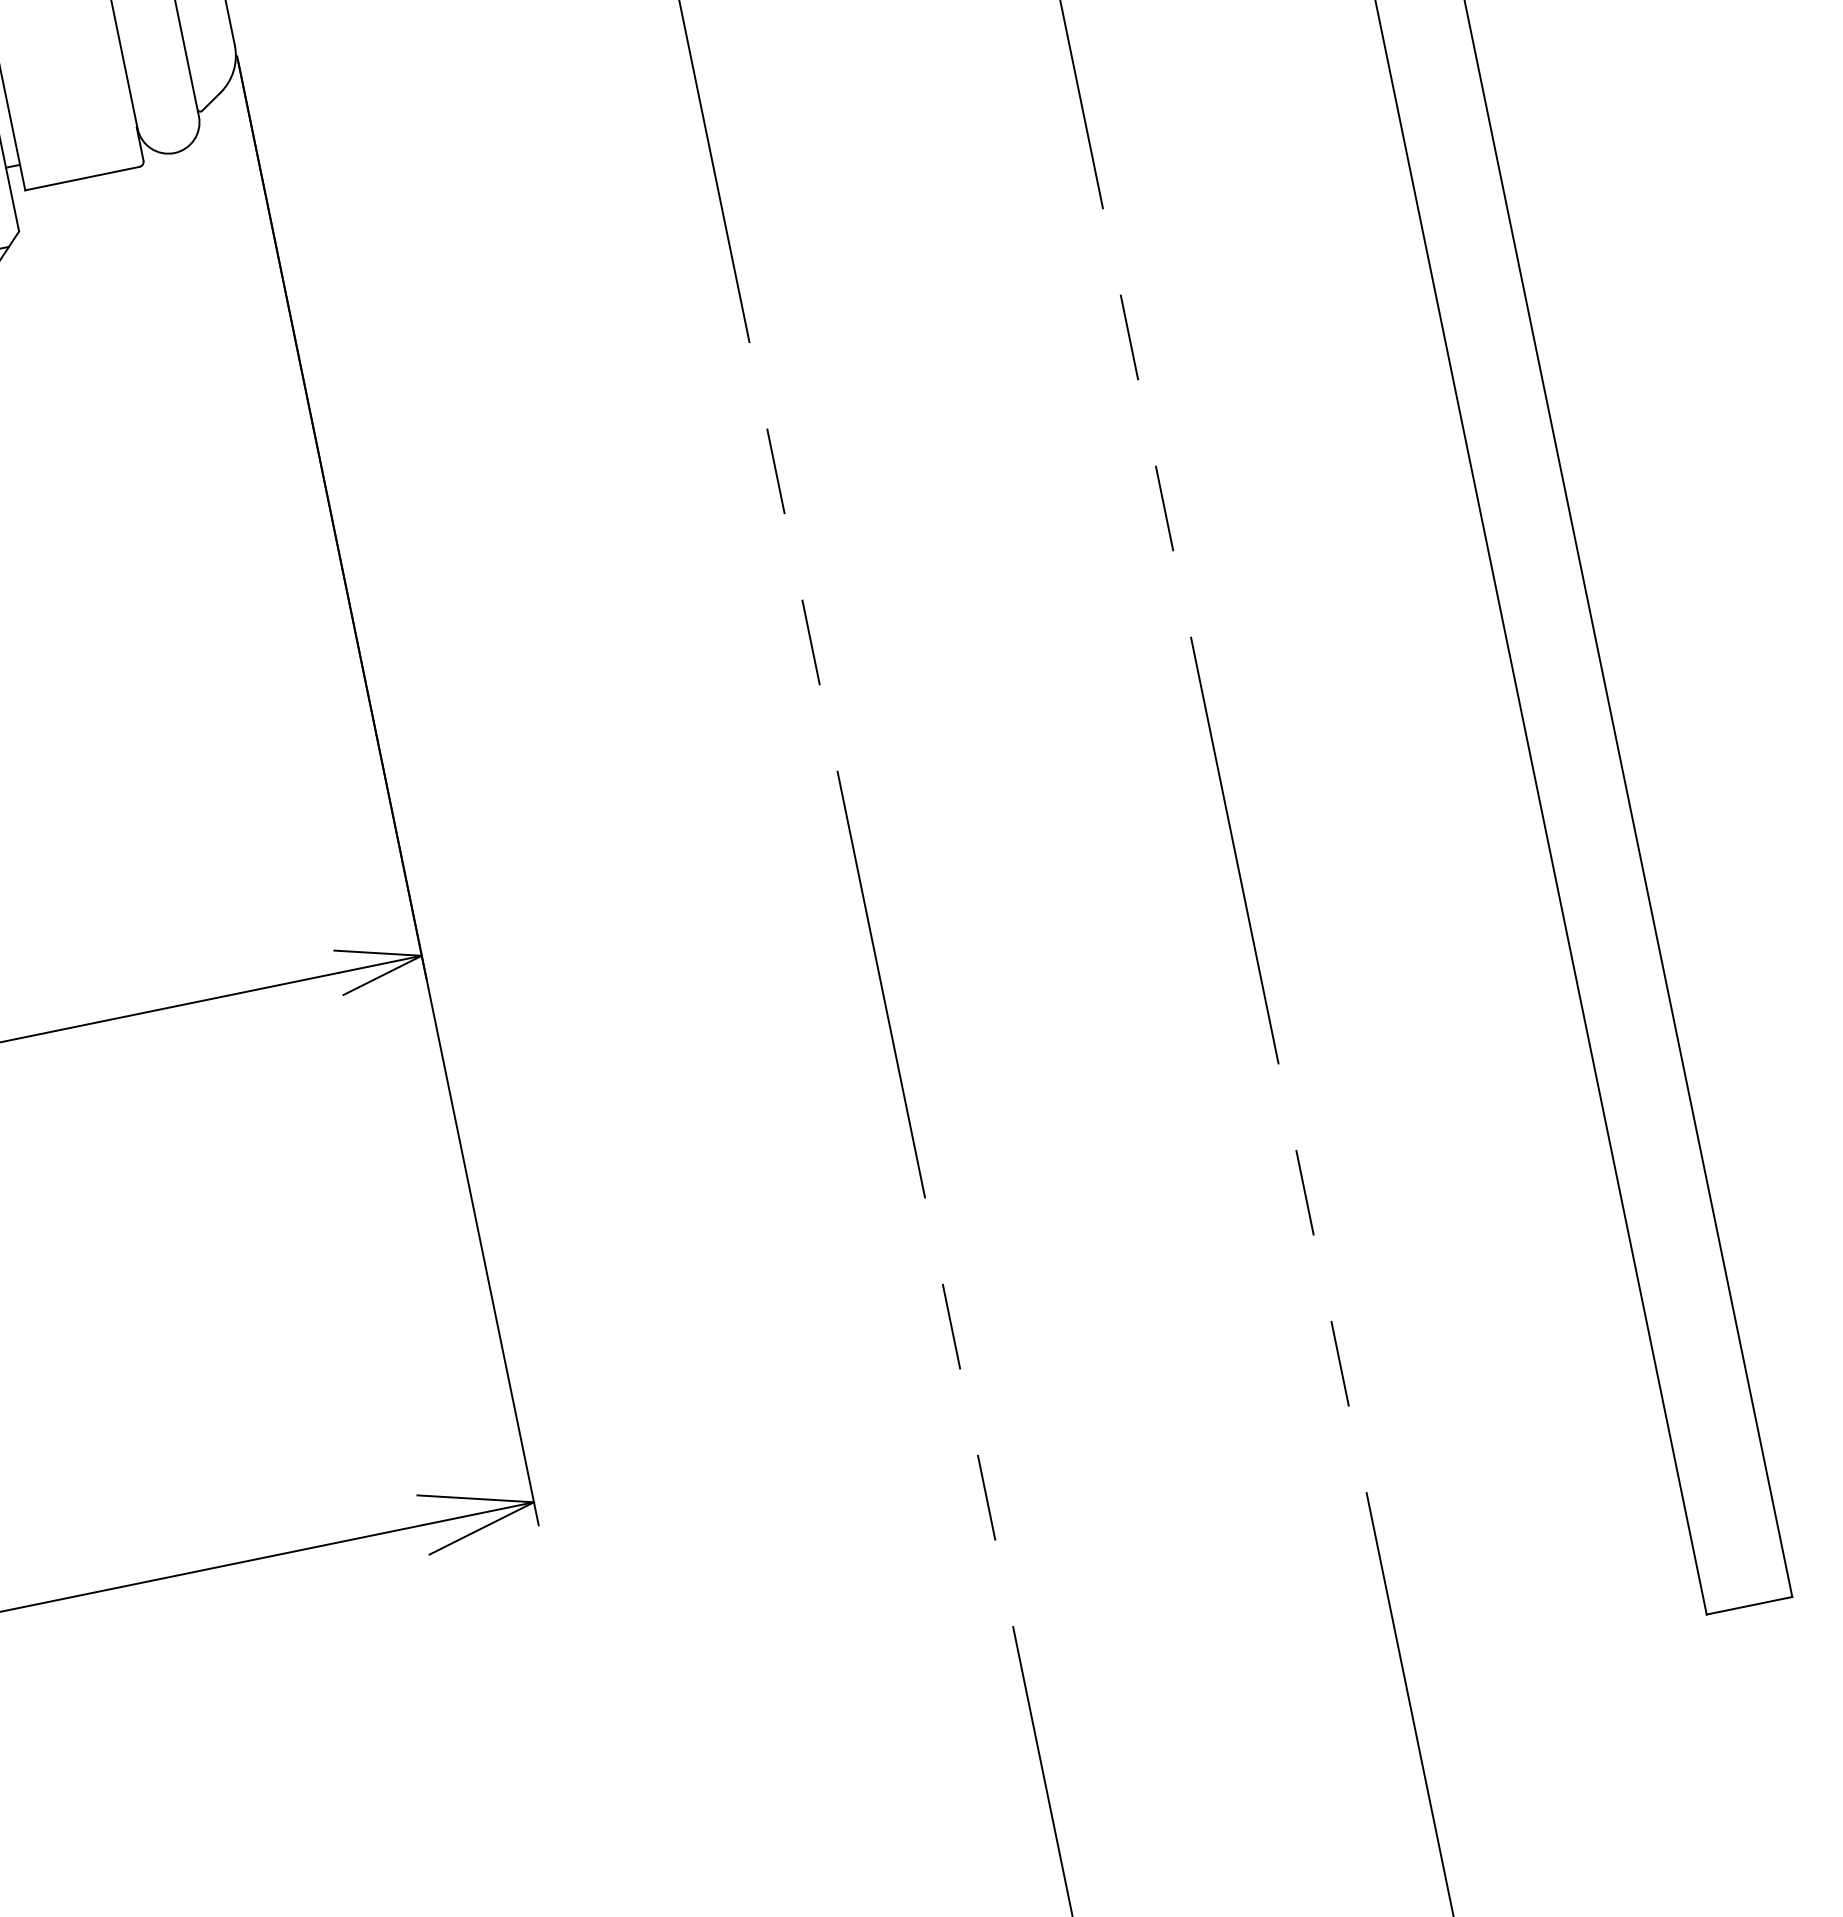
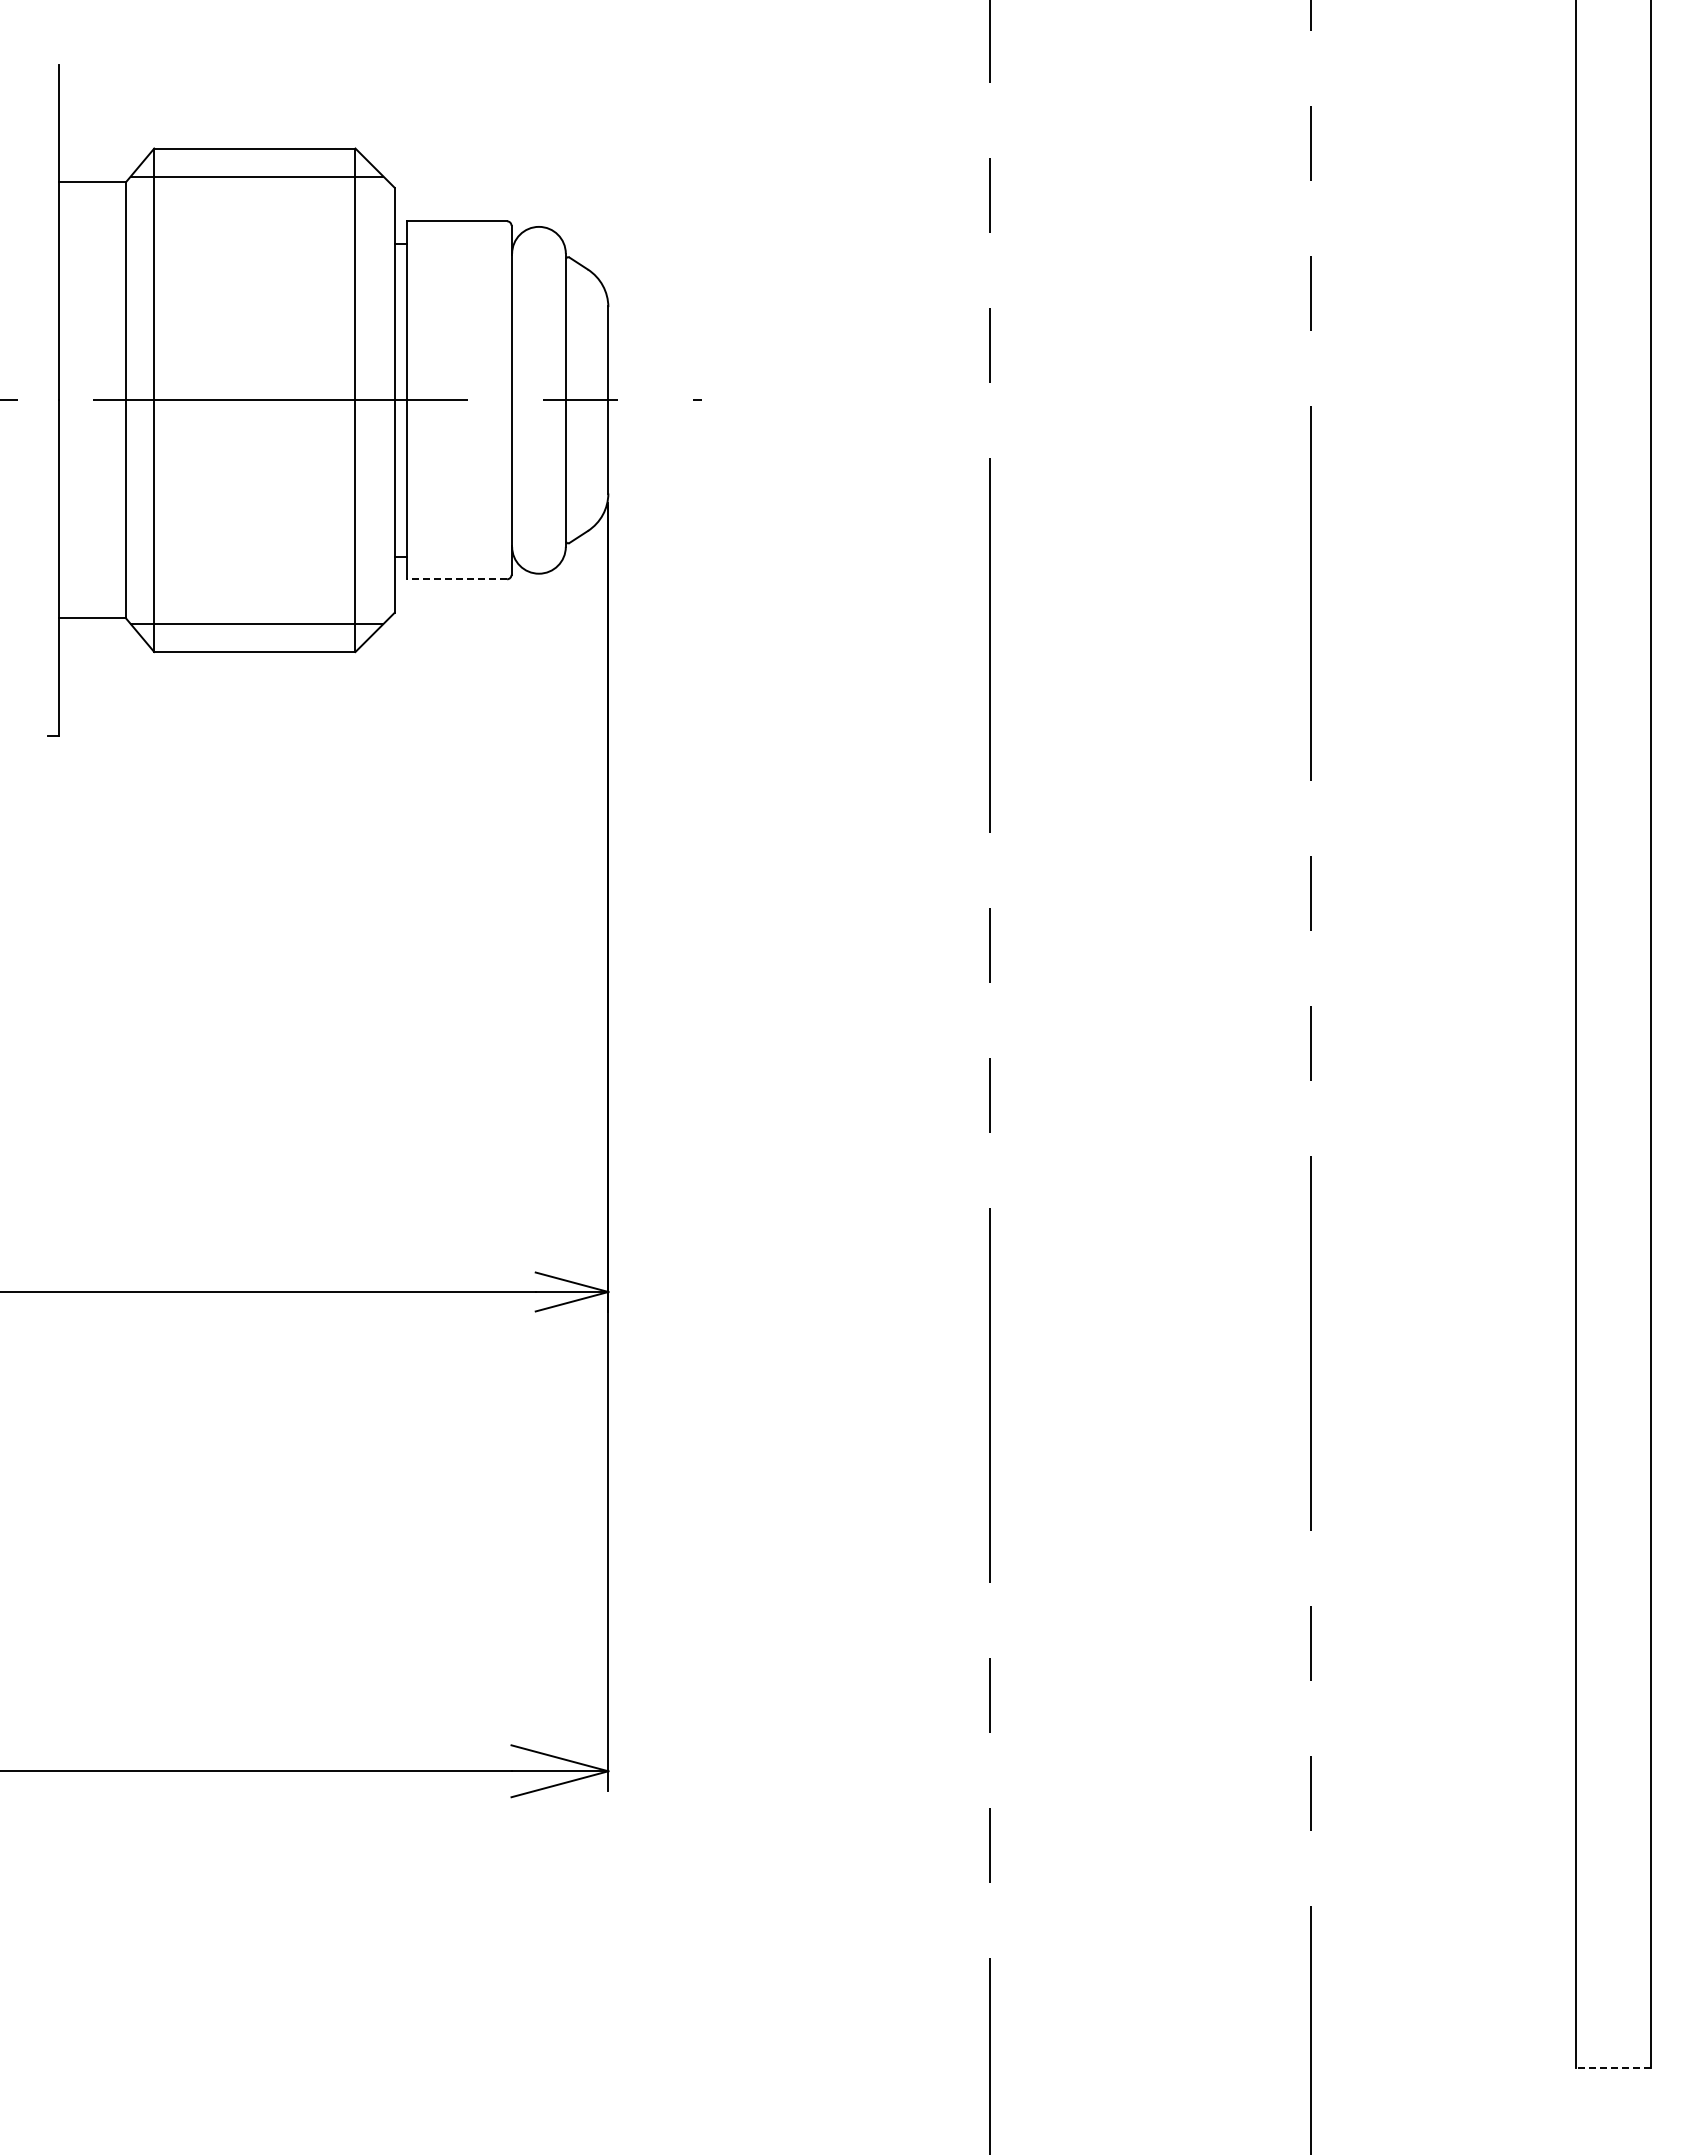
line: (81, 178) -> (456, 579), solid -> dashed
line: (1749, 1605) -> (1613, 2068), solid -> dashed

